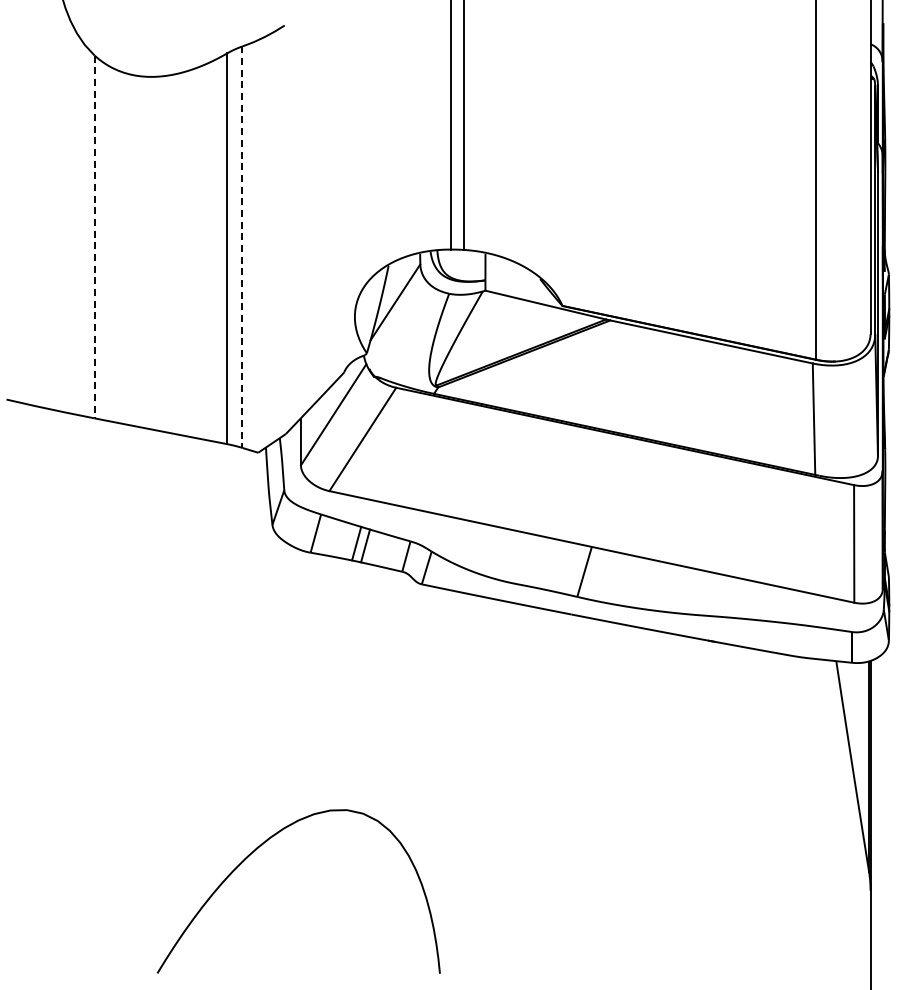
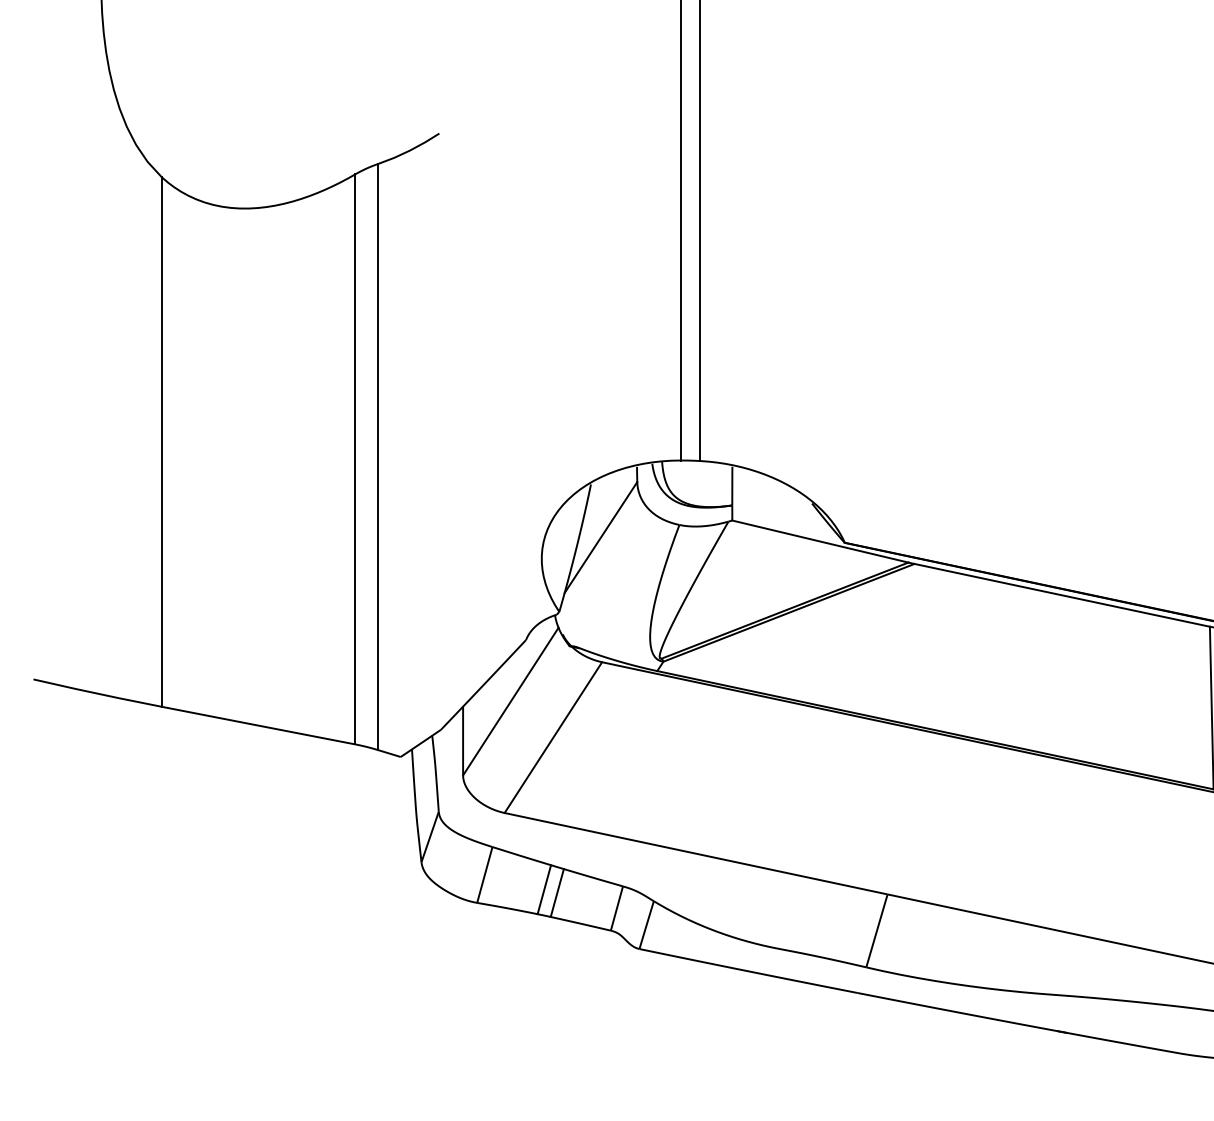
line: (94, 237) -> (161, 442), dashed -> solid
line: (242, 247) -> (377, 457), dashed -> solid

